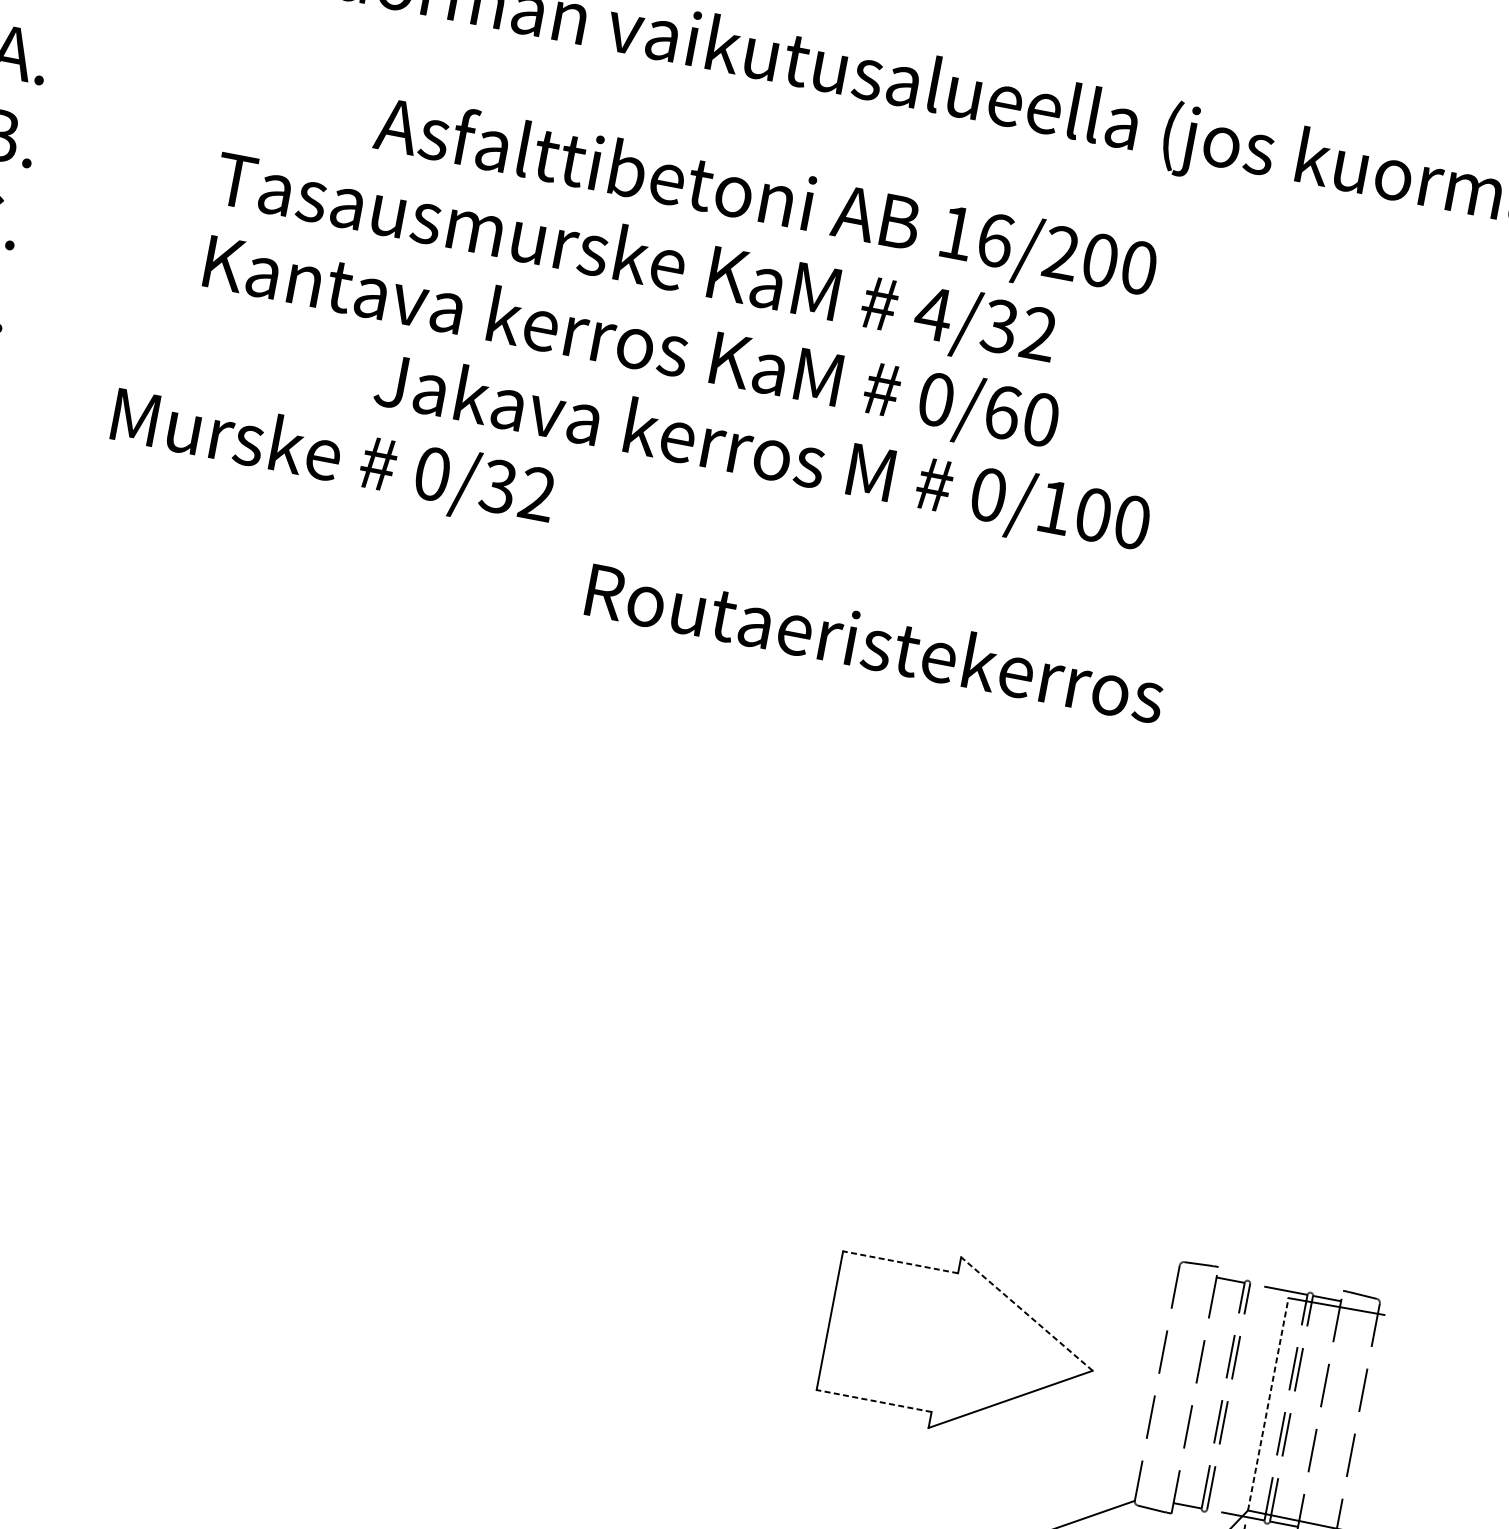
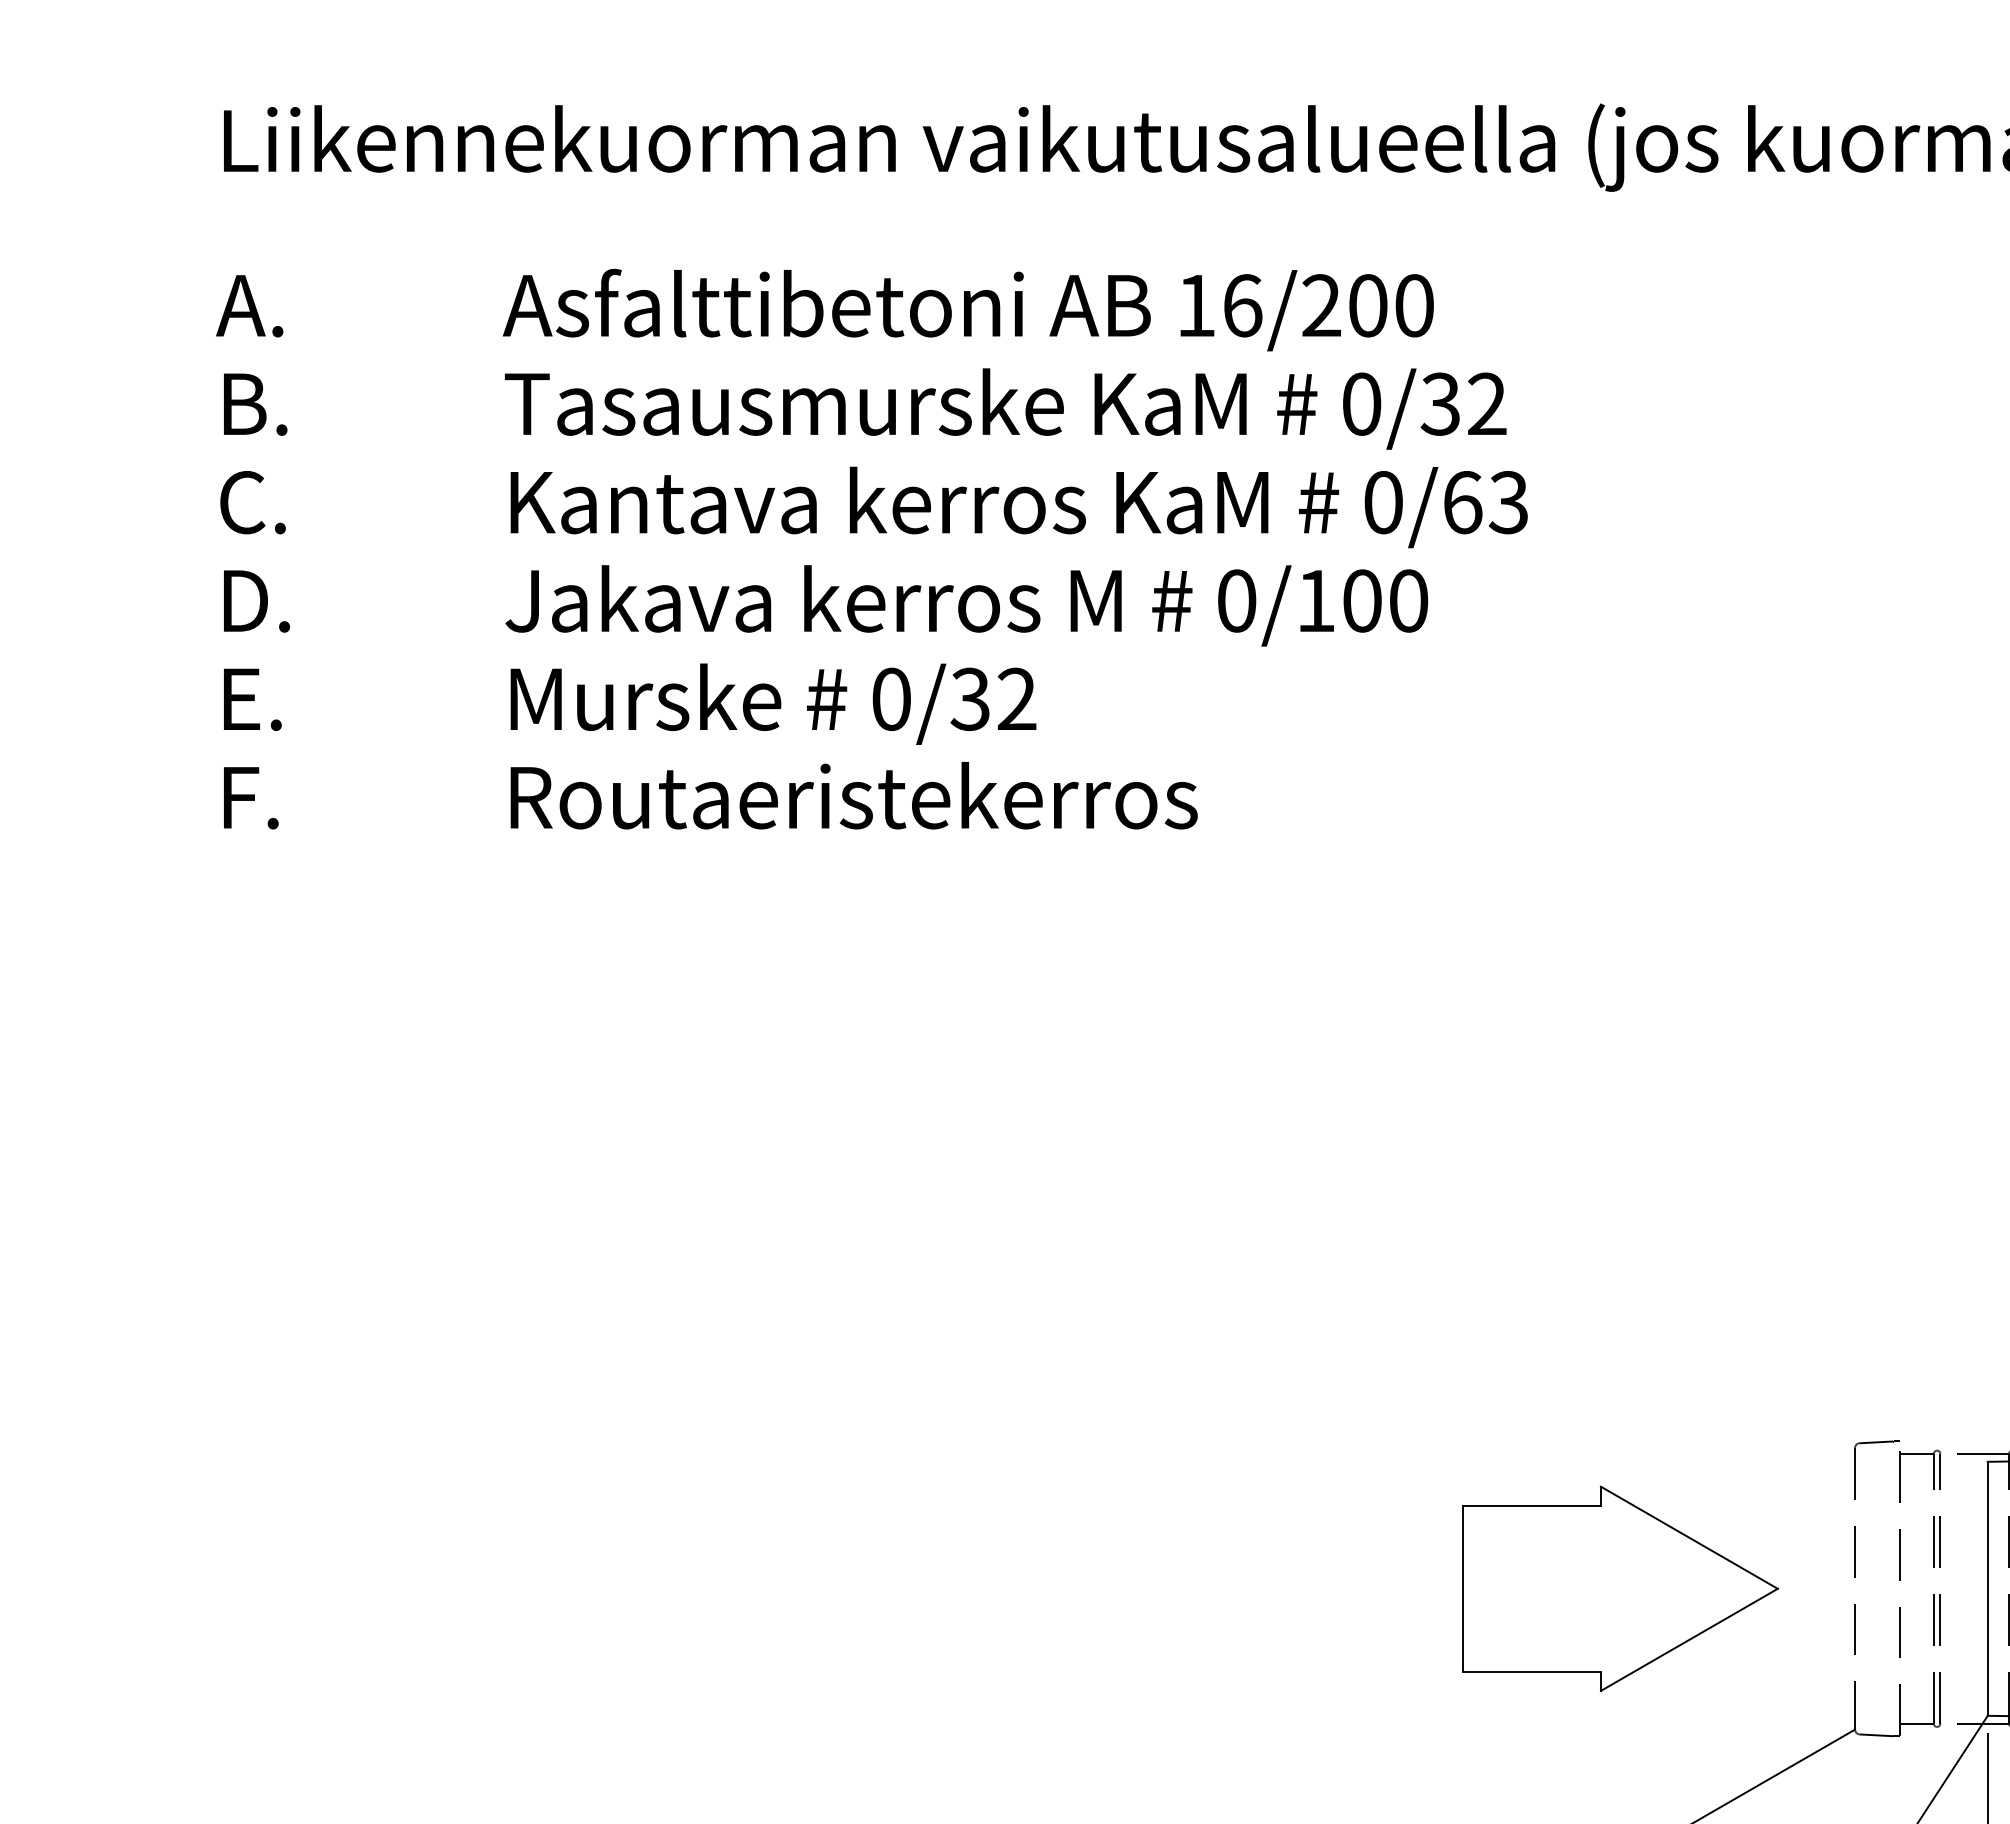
text: (764, 199) -> (967, 309), moved
text: (933, 313) -> (1361, 403), 4/32 -> 0/32
text: (1040, 419) -> (1508, 502), 0/60 -> 0/63
text: (761, 455) -> (966, 605), moved
text: (333, 458) -> (773, 703), moved
text: (875, 641) -> (853, 795), moved
line: (900, 1262) -> (1532, 1505), dashed -> solid
line: (1026, 1313) -> (1688, 1537), dashed -> solid
line: (874, 1400) -> (1532, 1671), dashed -> solid
line: (1268, 1403) -> (1987, 1588), dashed -> solid

